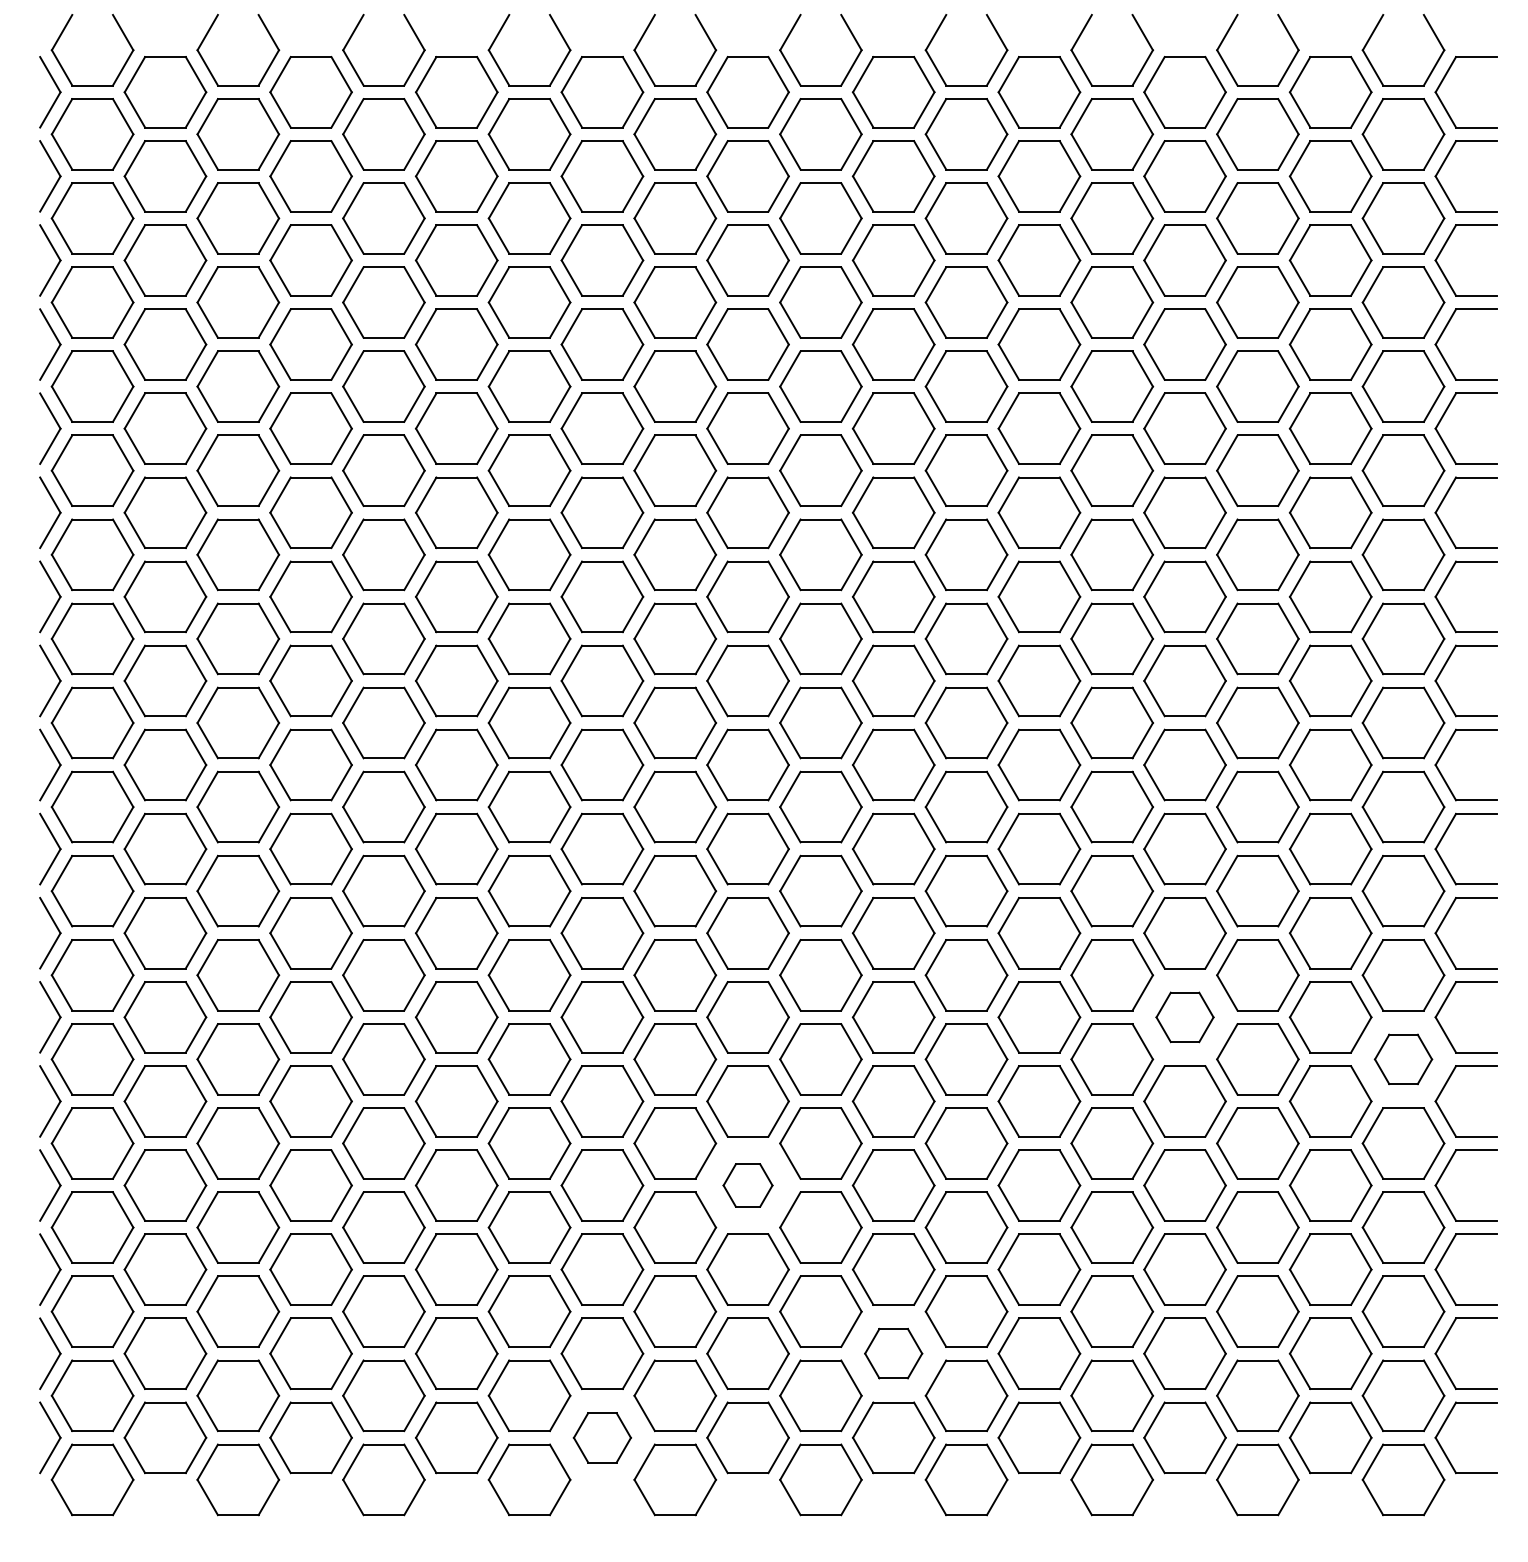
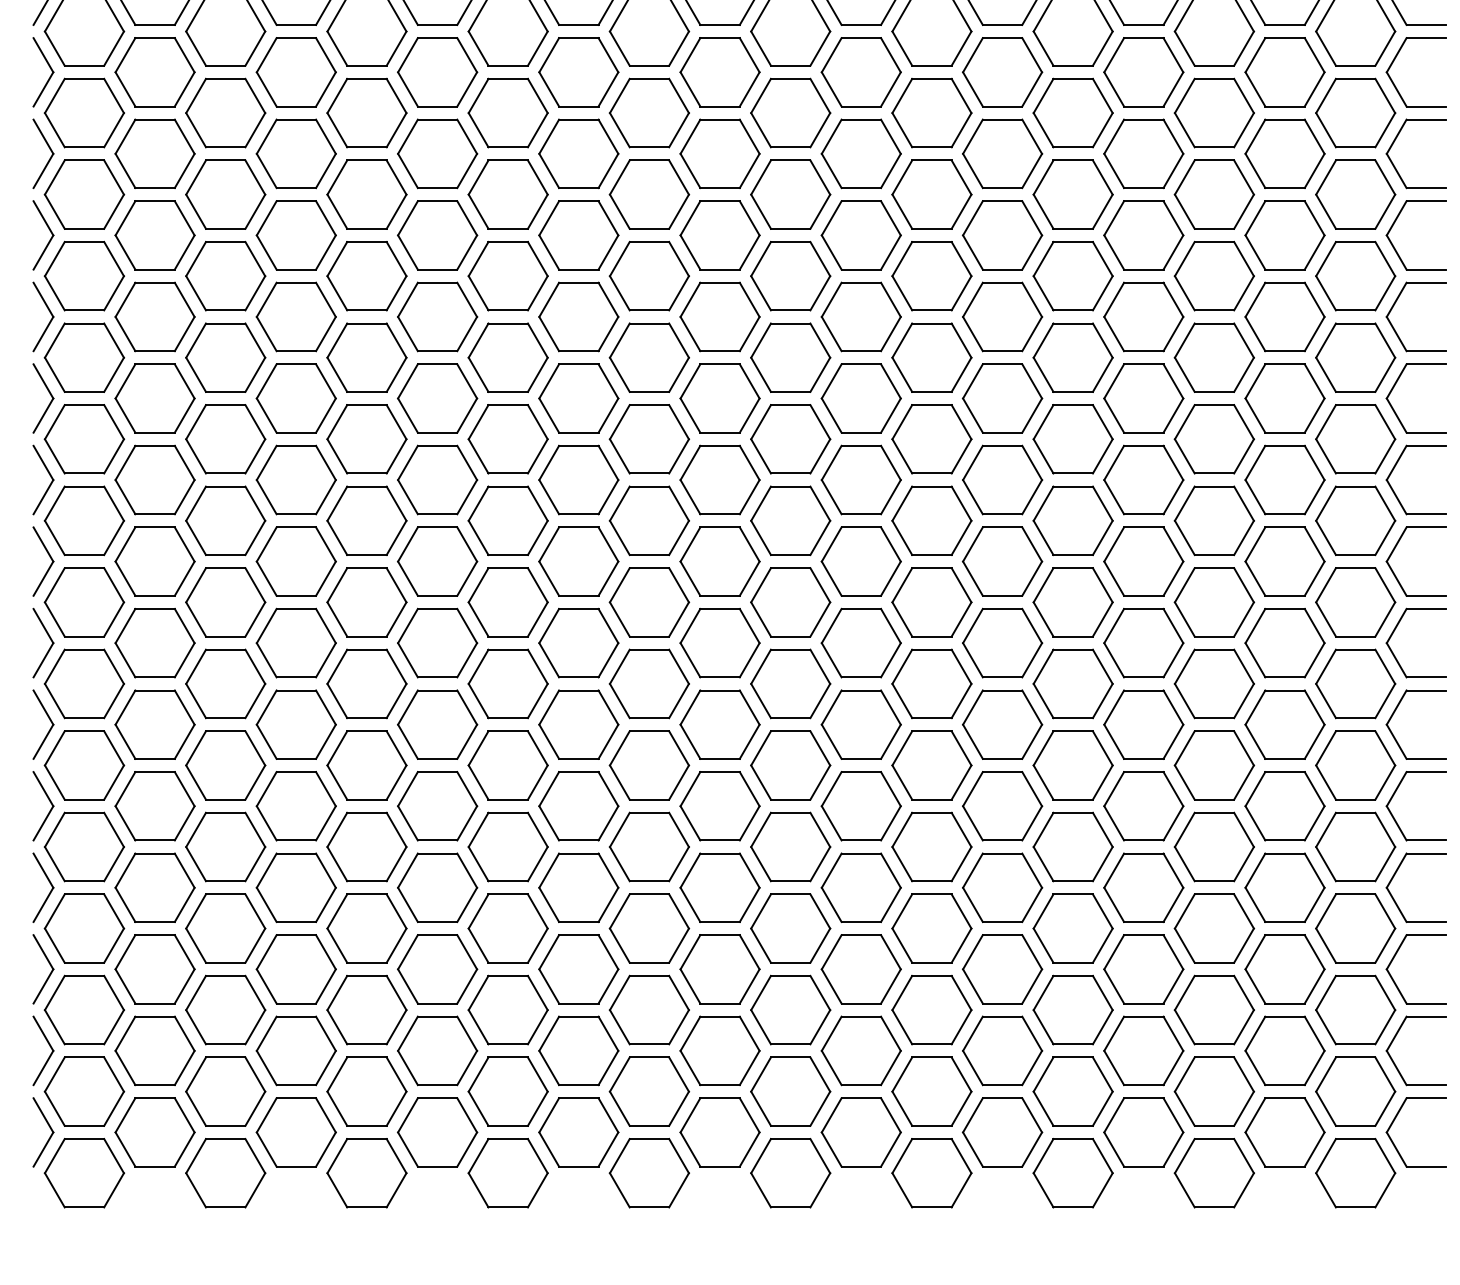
part: (1184, 1017) -> (1143, 724), size x1.43
part: (1403, 1059) -> (1355, 765), size x1.43
part: (747, 1185) -> (719, 887), size x1.67
part: (893, 1353) -> (861, 1050), size x1.43
part: (602, 1437) -> (578, 1132), size x1.43

